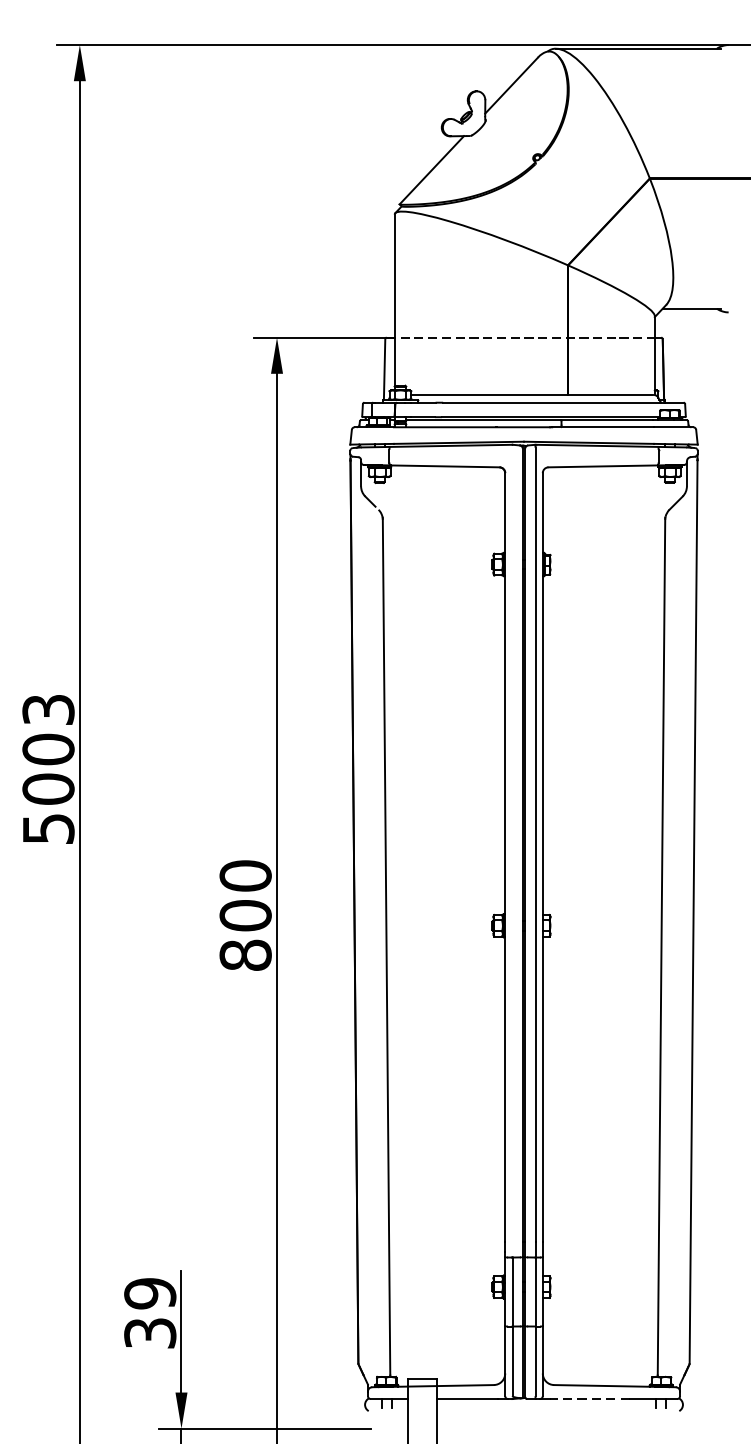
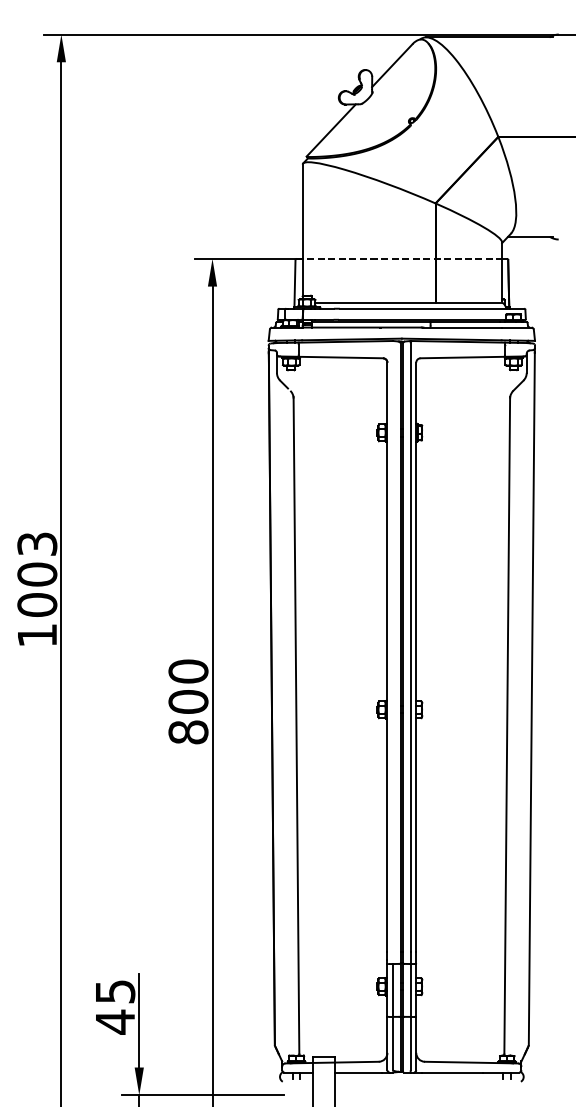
text: (48, 828) -> (37, 635), 5003 -> 1003
text: (150, 1312) -> (115, 1006), 39 -> 45
line: (590, 1399) -> (452, 1072), dashed -> solid

